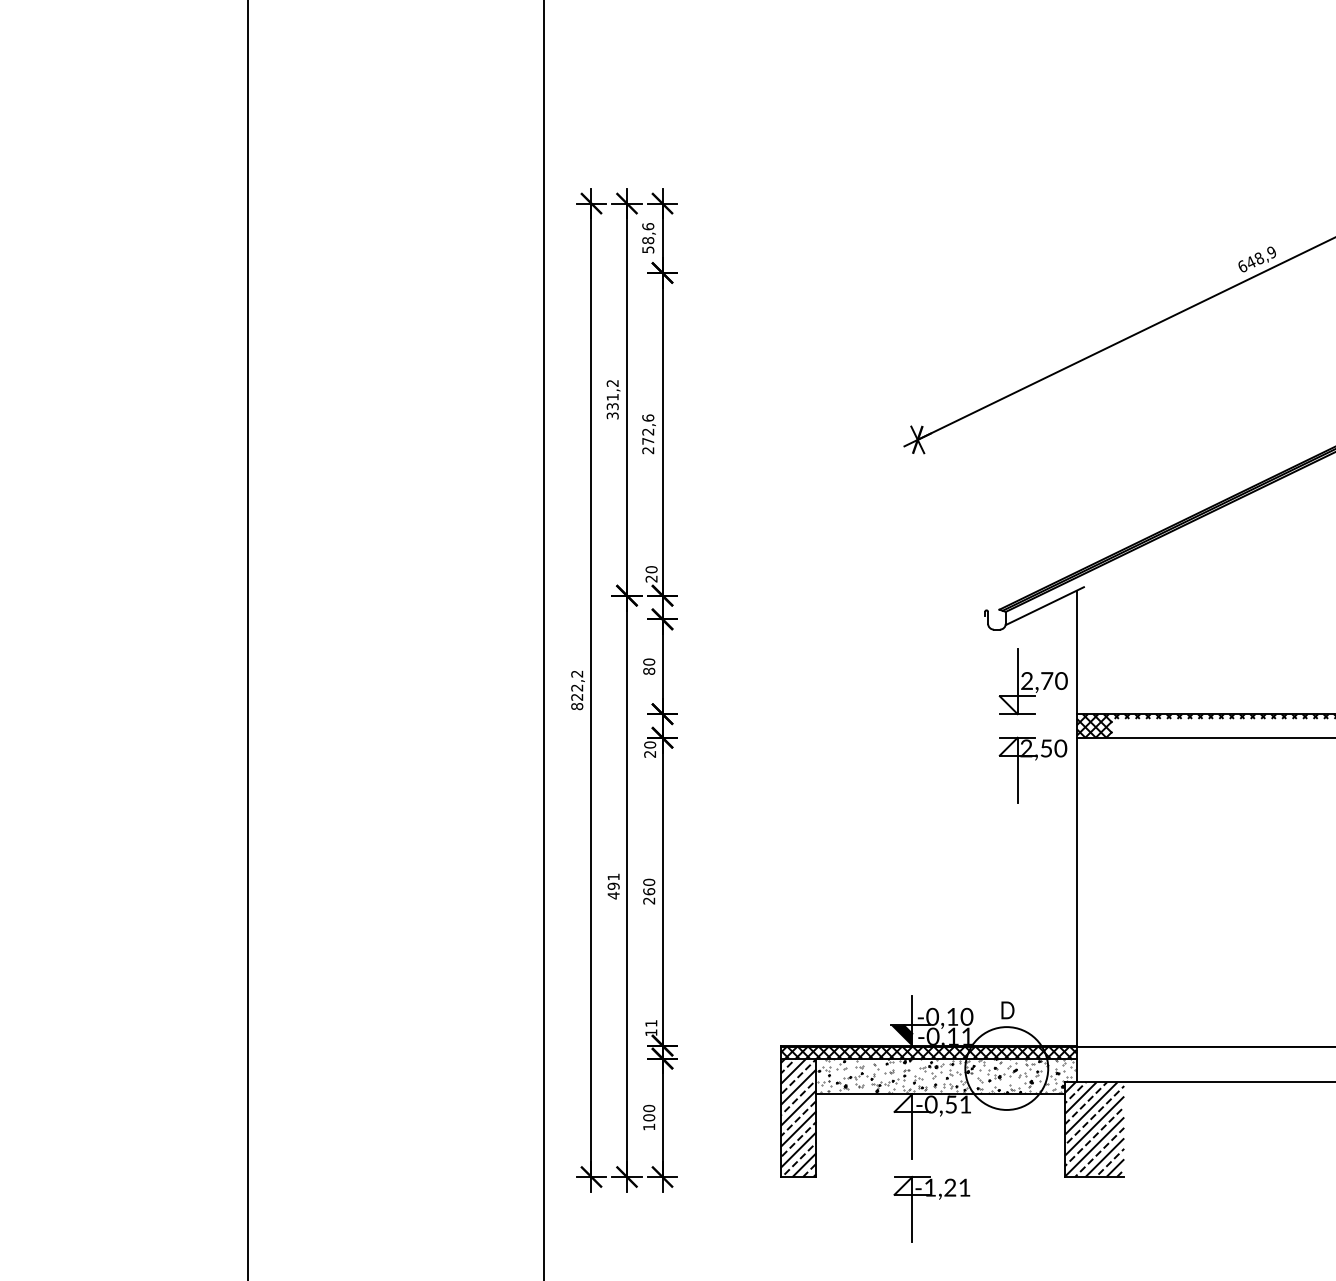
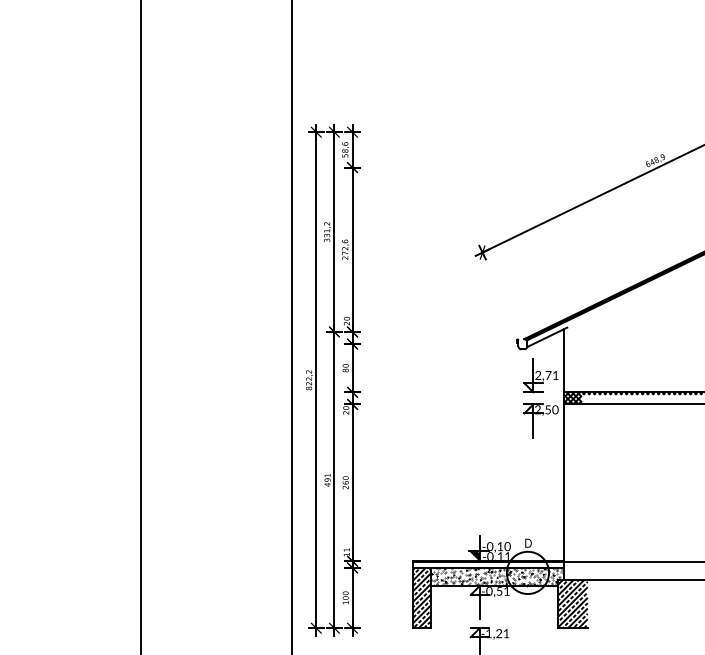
text: (1060, 679) -> (555, 374), 2,70 -> 2,71
hatch: (927, 1052) -> (487, 564), removed

